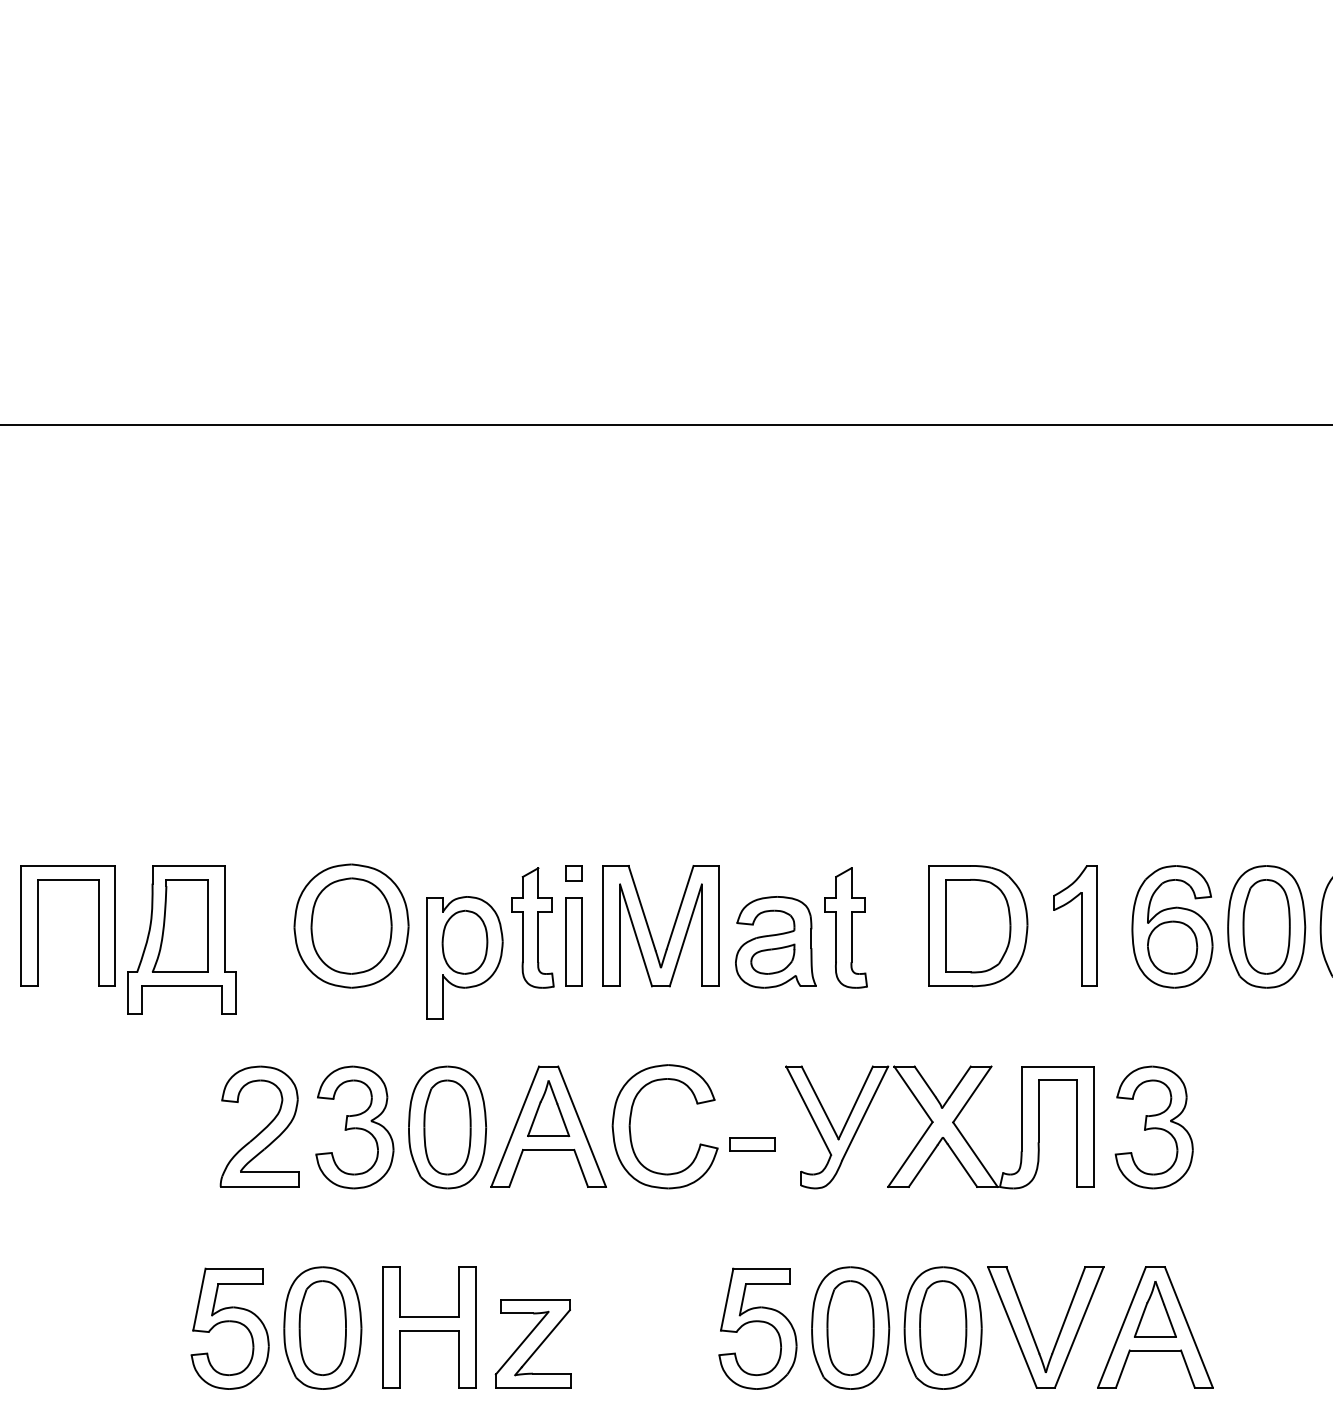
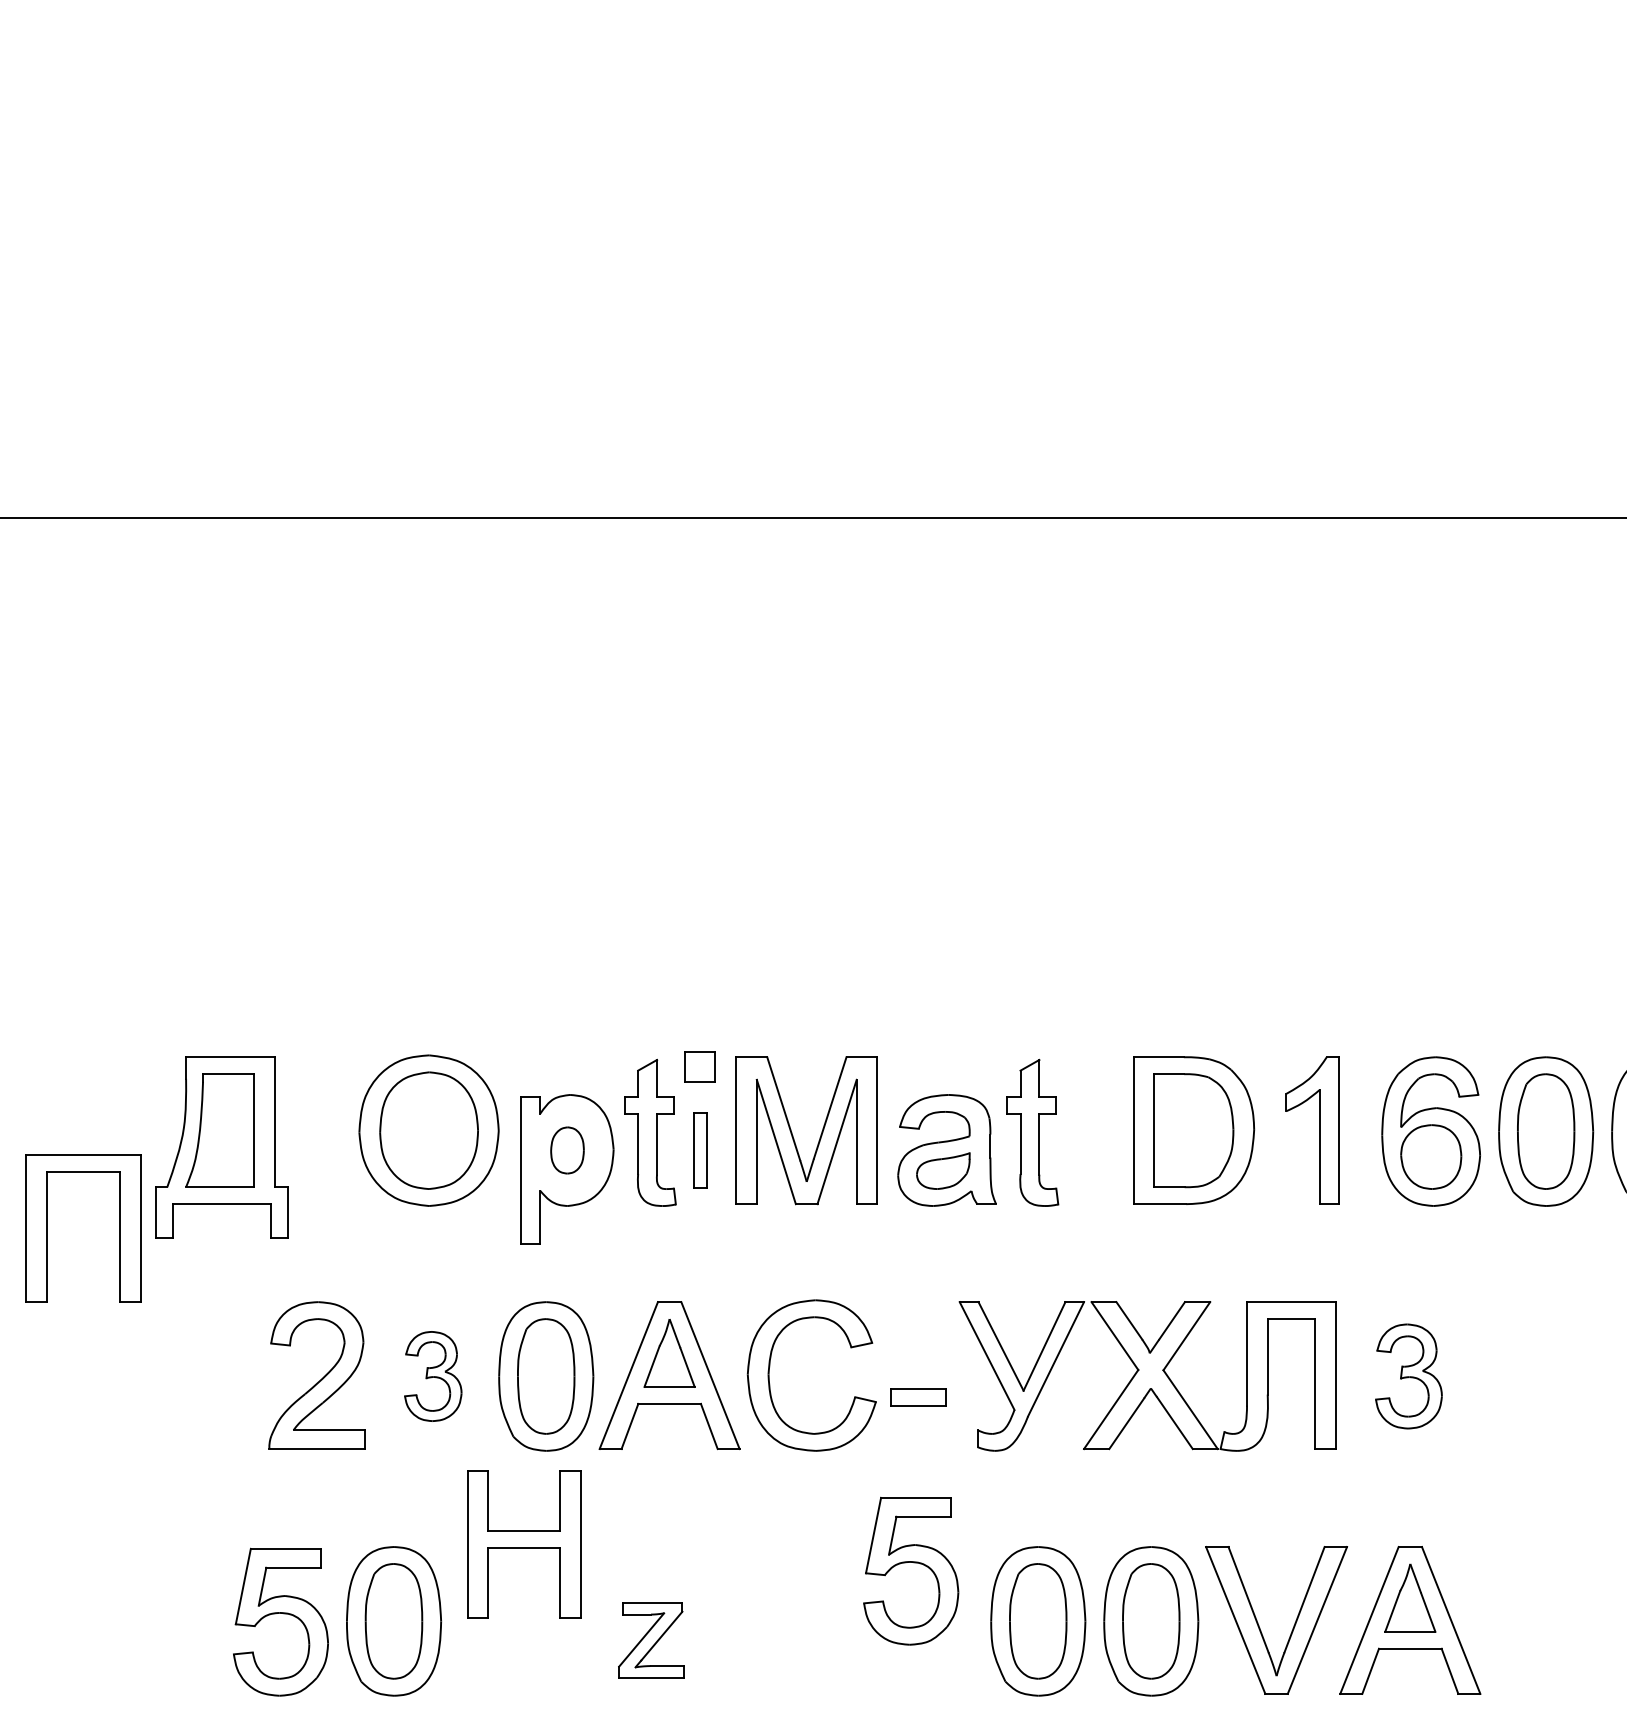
part: (573, 873) -> (700, 1066), size x1.6
part: (38, 925) -> (47, 1228), moved
part: (464, 942) -> (567, 1150), size x0.6
part: (573, 942) -> (700, 1150), size x0.7
part: (355, 1127) -> (433, 1376), size x0.6
part: (1153, 1127) -> (1408, 1376), size x0.7
part: (759, 1322) -> (913, 1563), moved
part: (429, 1327) -> (524, 1544), moved
part: (533, 1343) -> (651, 1640), size x0.7

